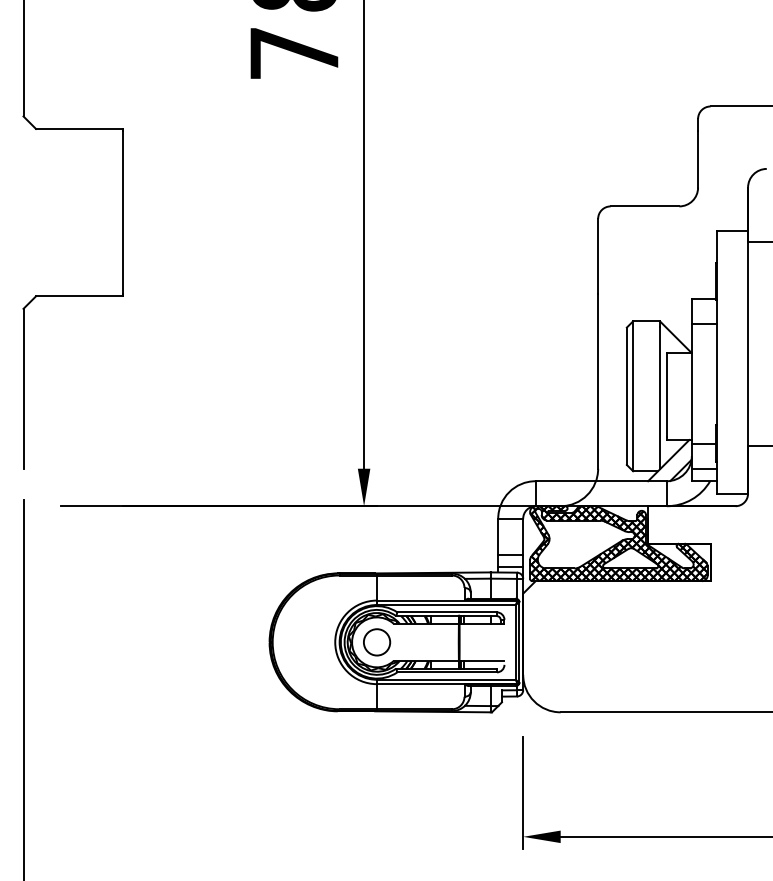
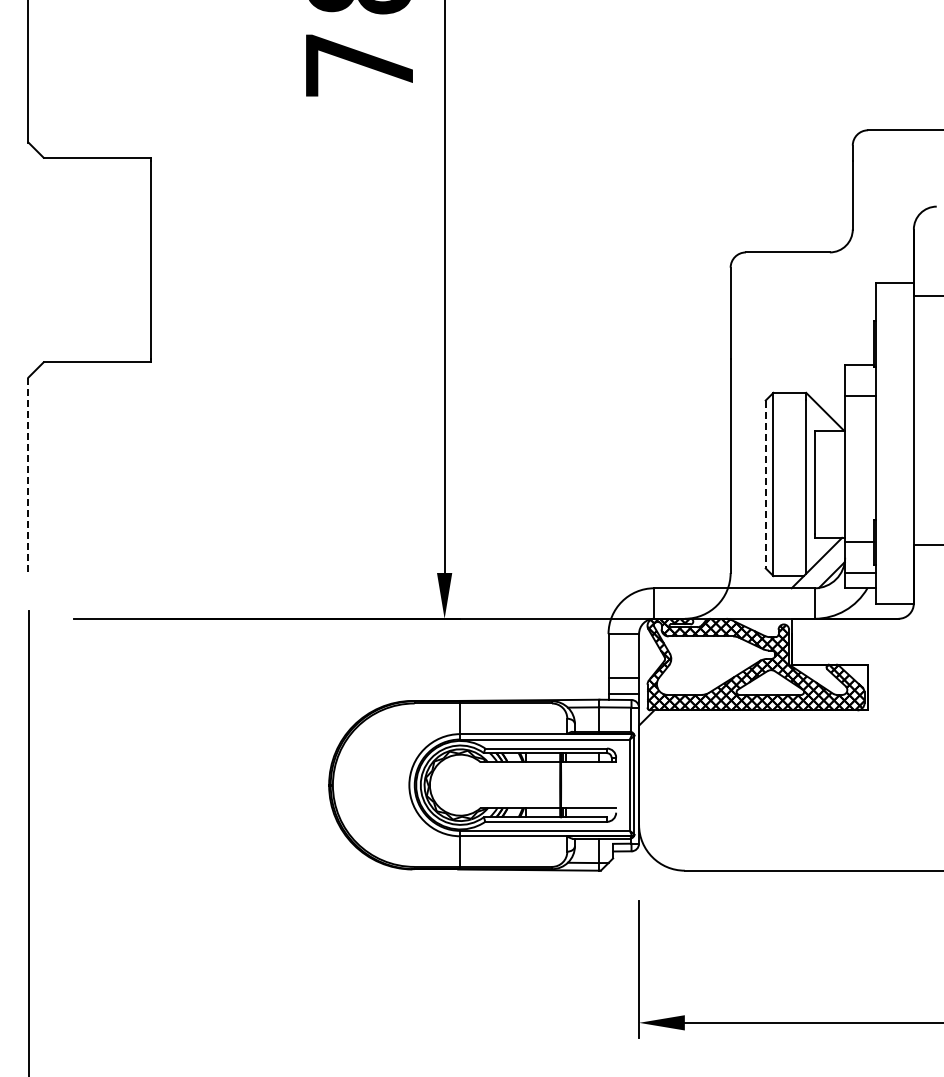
line: (23, 388) -> (28, 475), solid -> dashed
line: (626, 396) -> (765, 484), solid -> dashed
circle: (377, 642) -> (460, 785), removed

